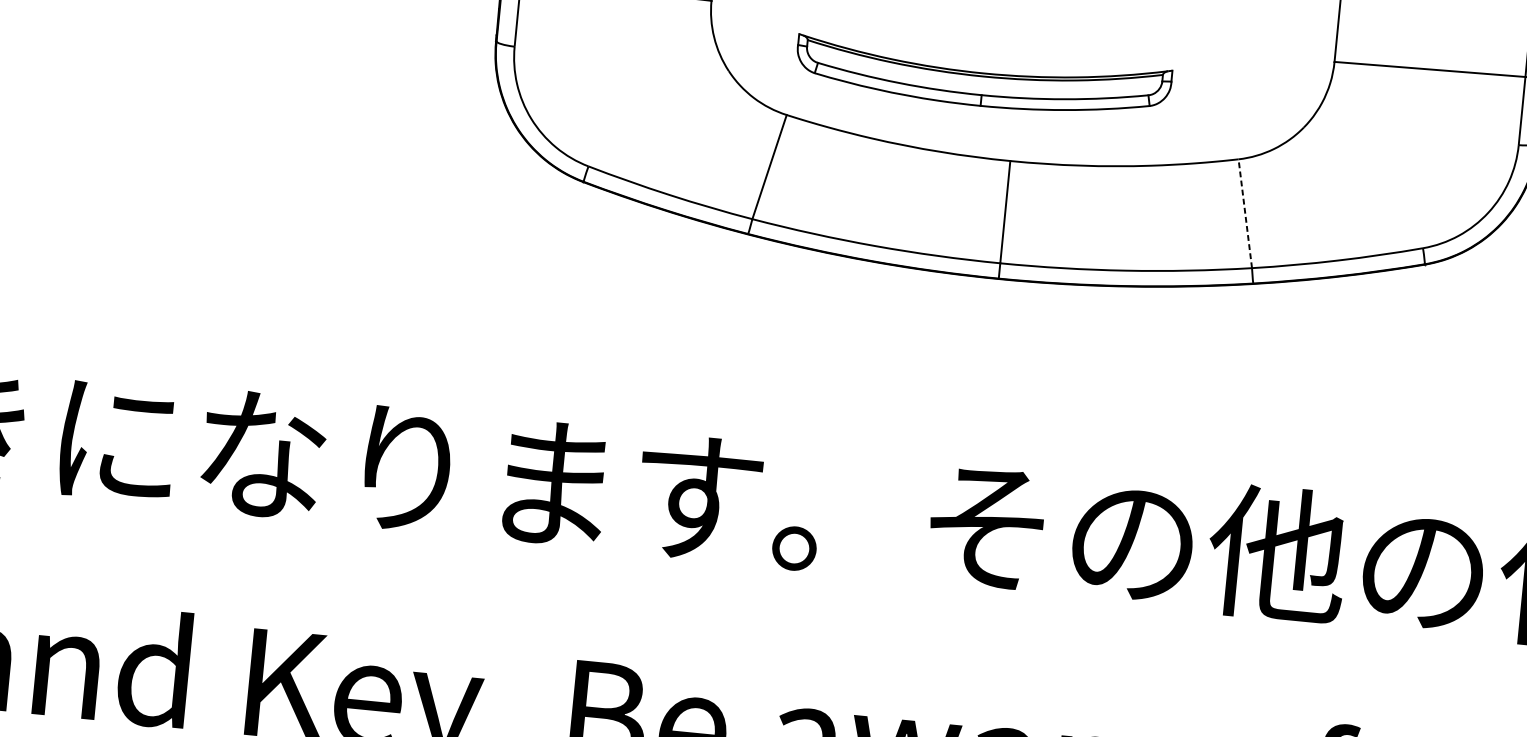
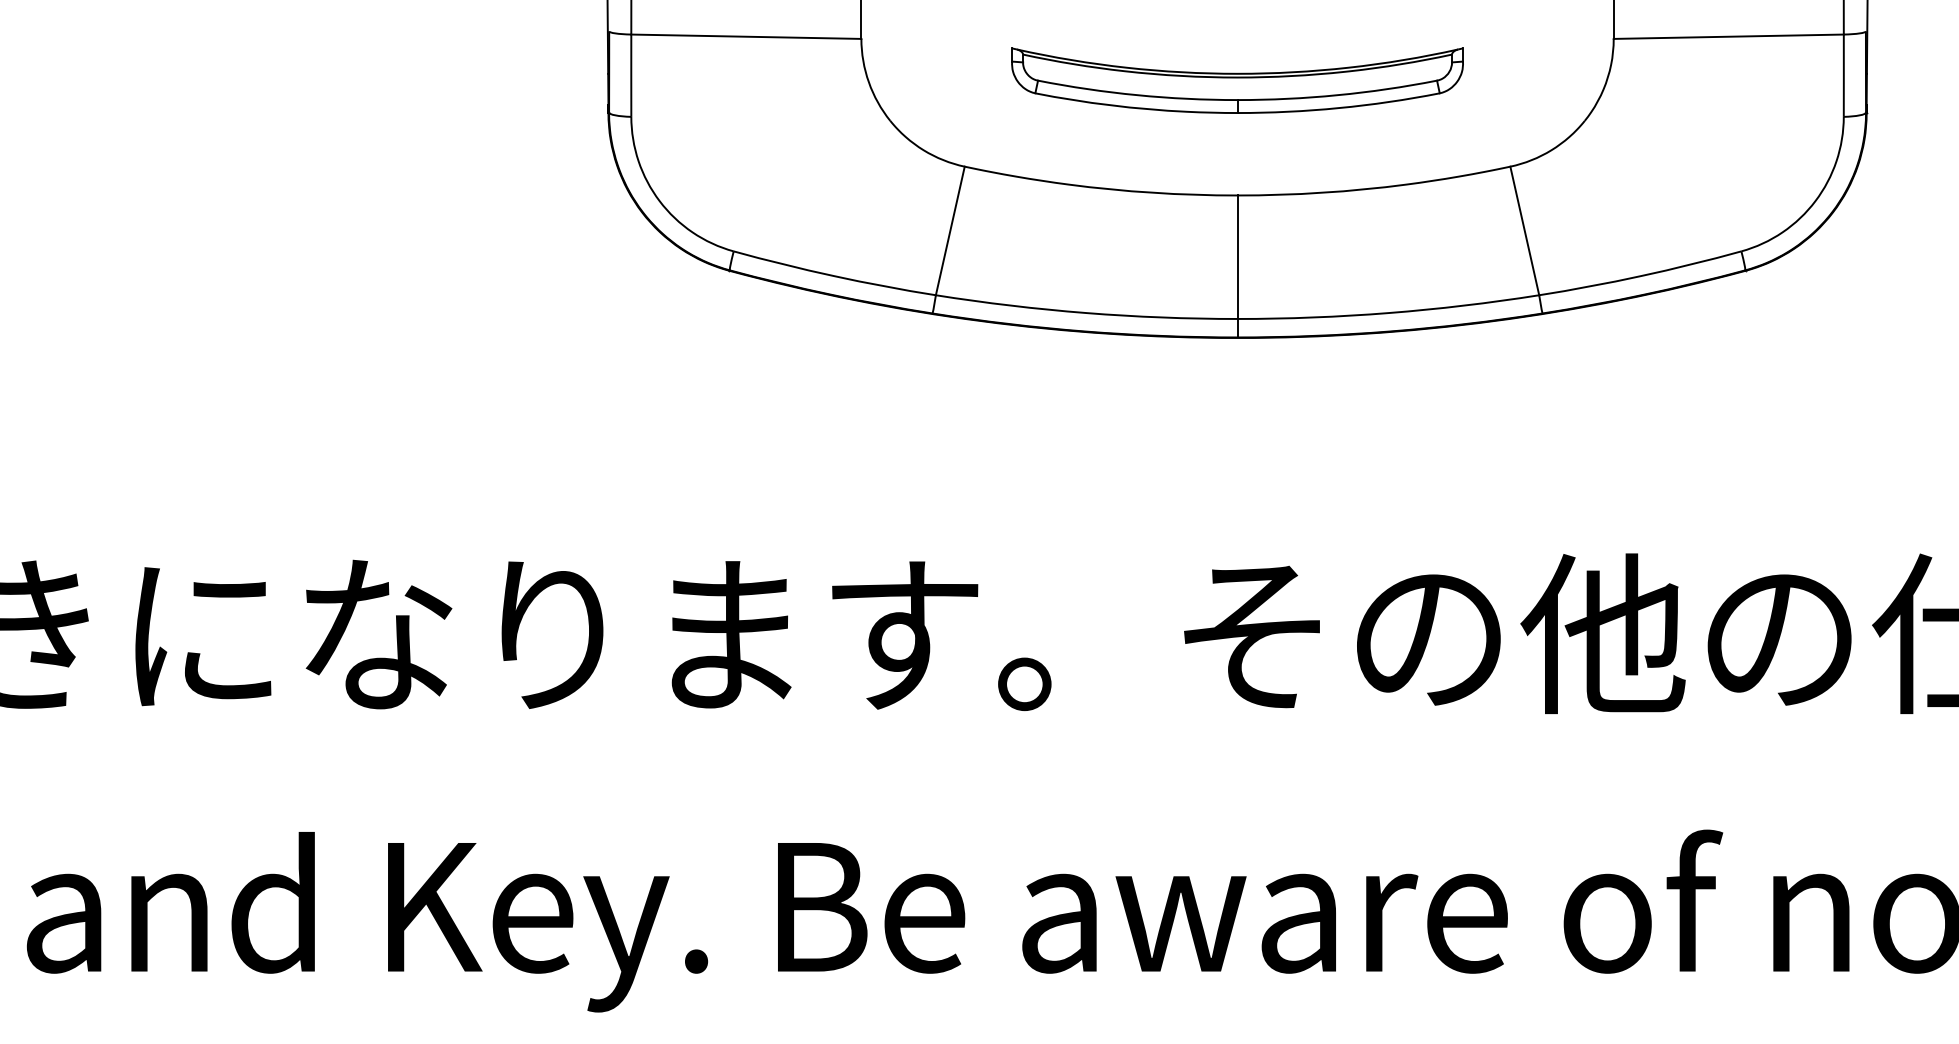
part: (983, 78) -> (1237, 80), moved
line: (1245, 213) -> (1524, 230), dashed -> solid

